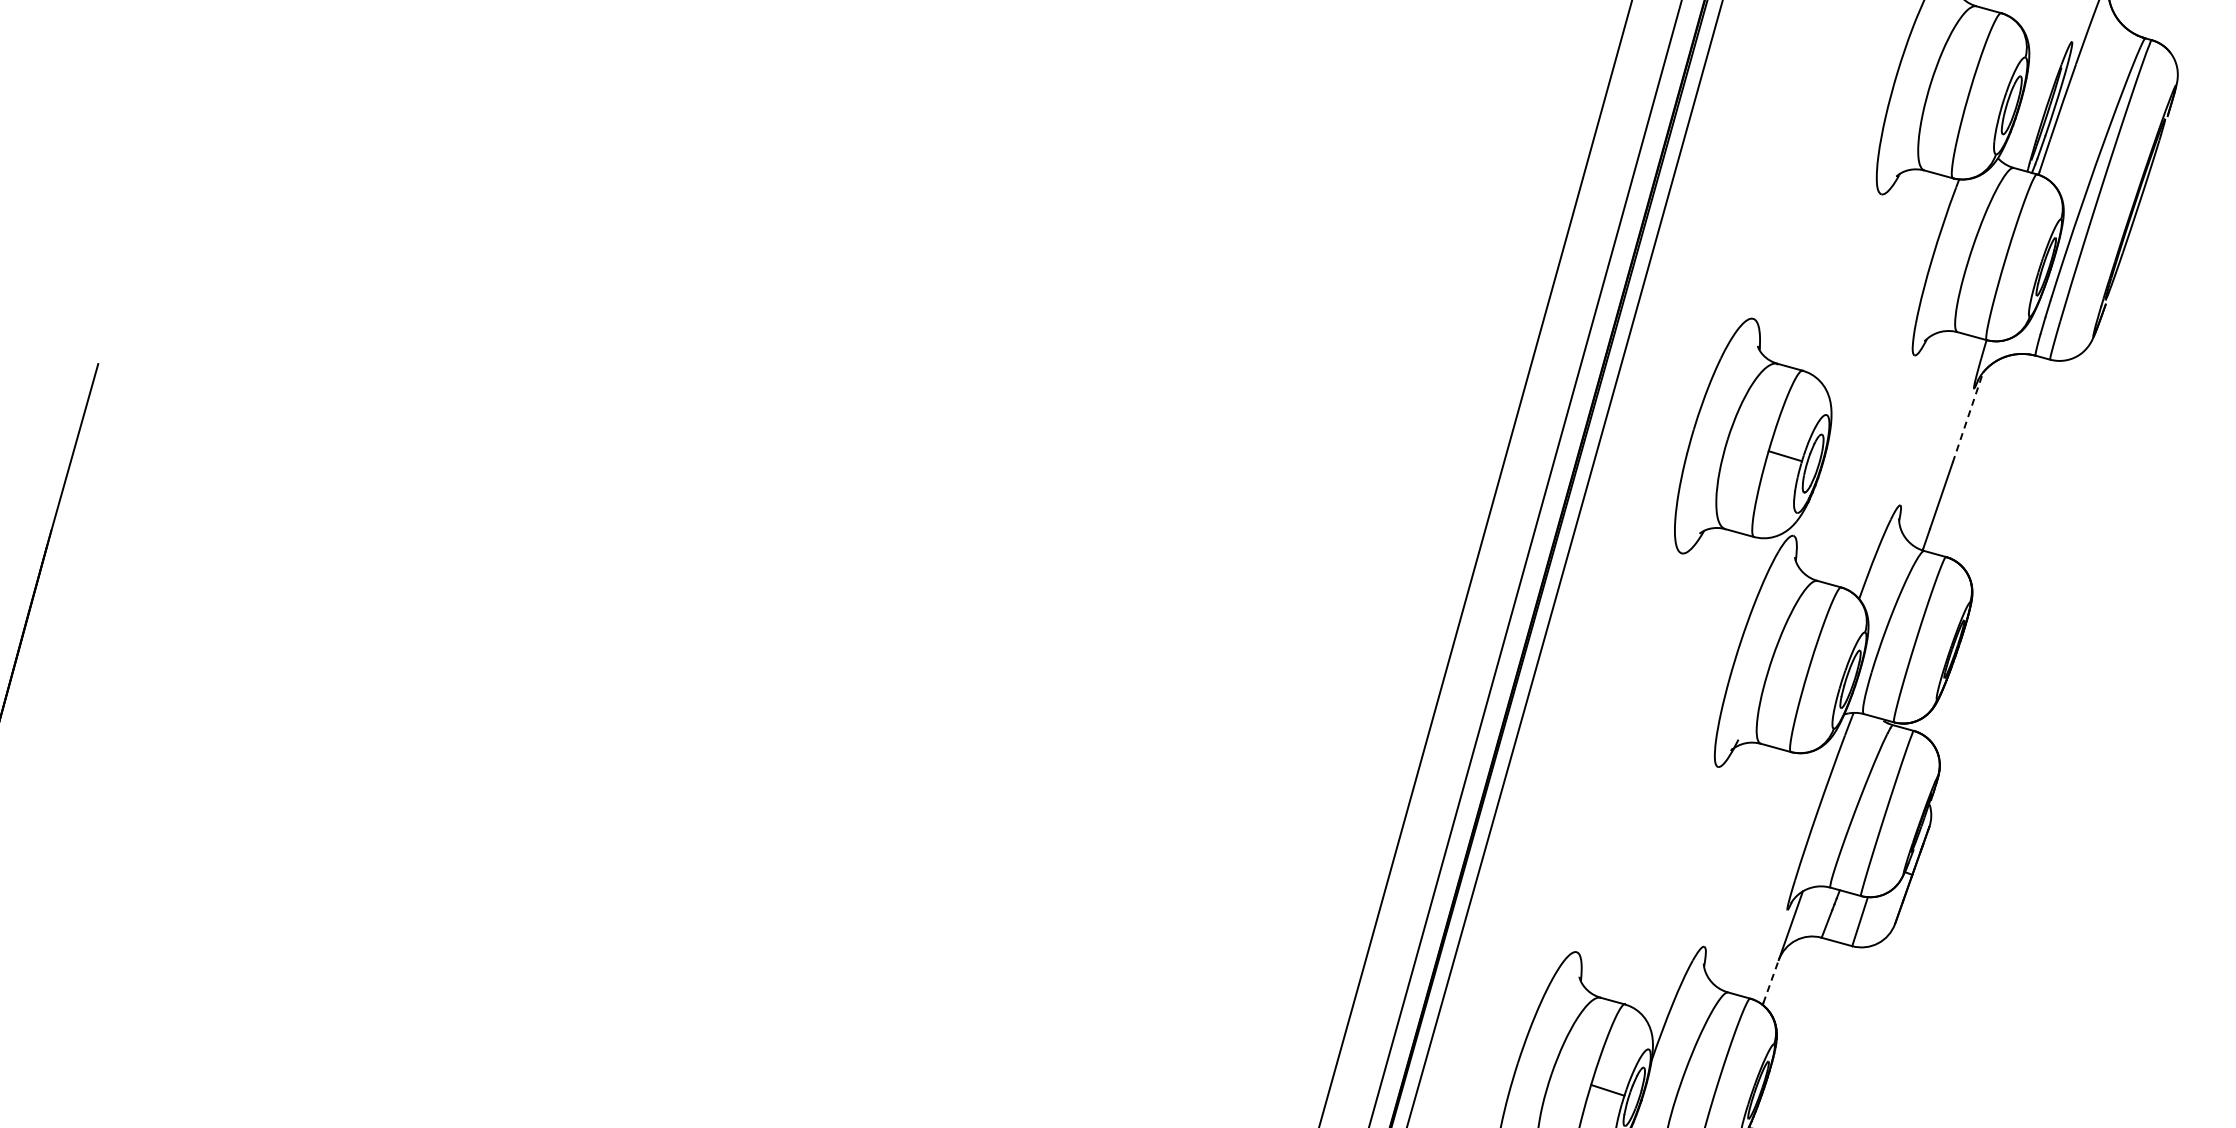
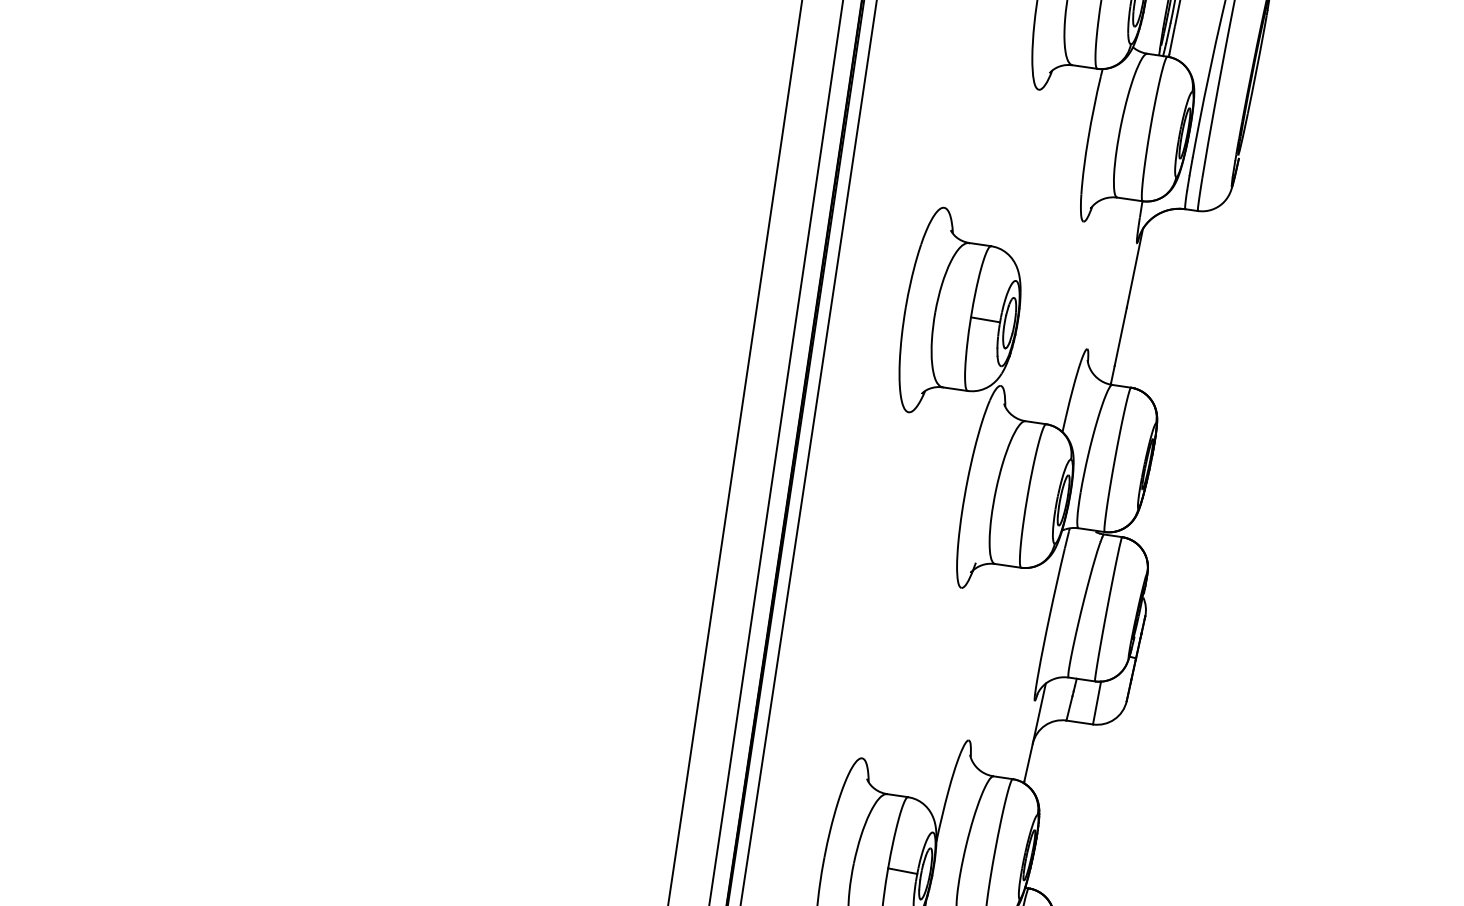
line: (1967, 417) -> (1134, 268), dashed -> solid
line: (1771, 981) -> (1028, 762), dashed -> solid

